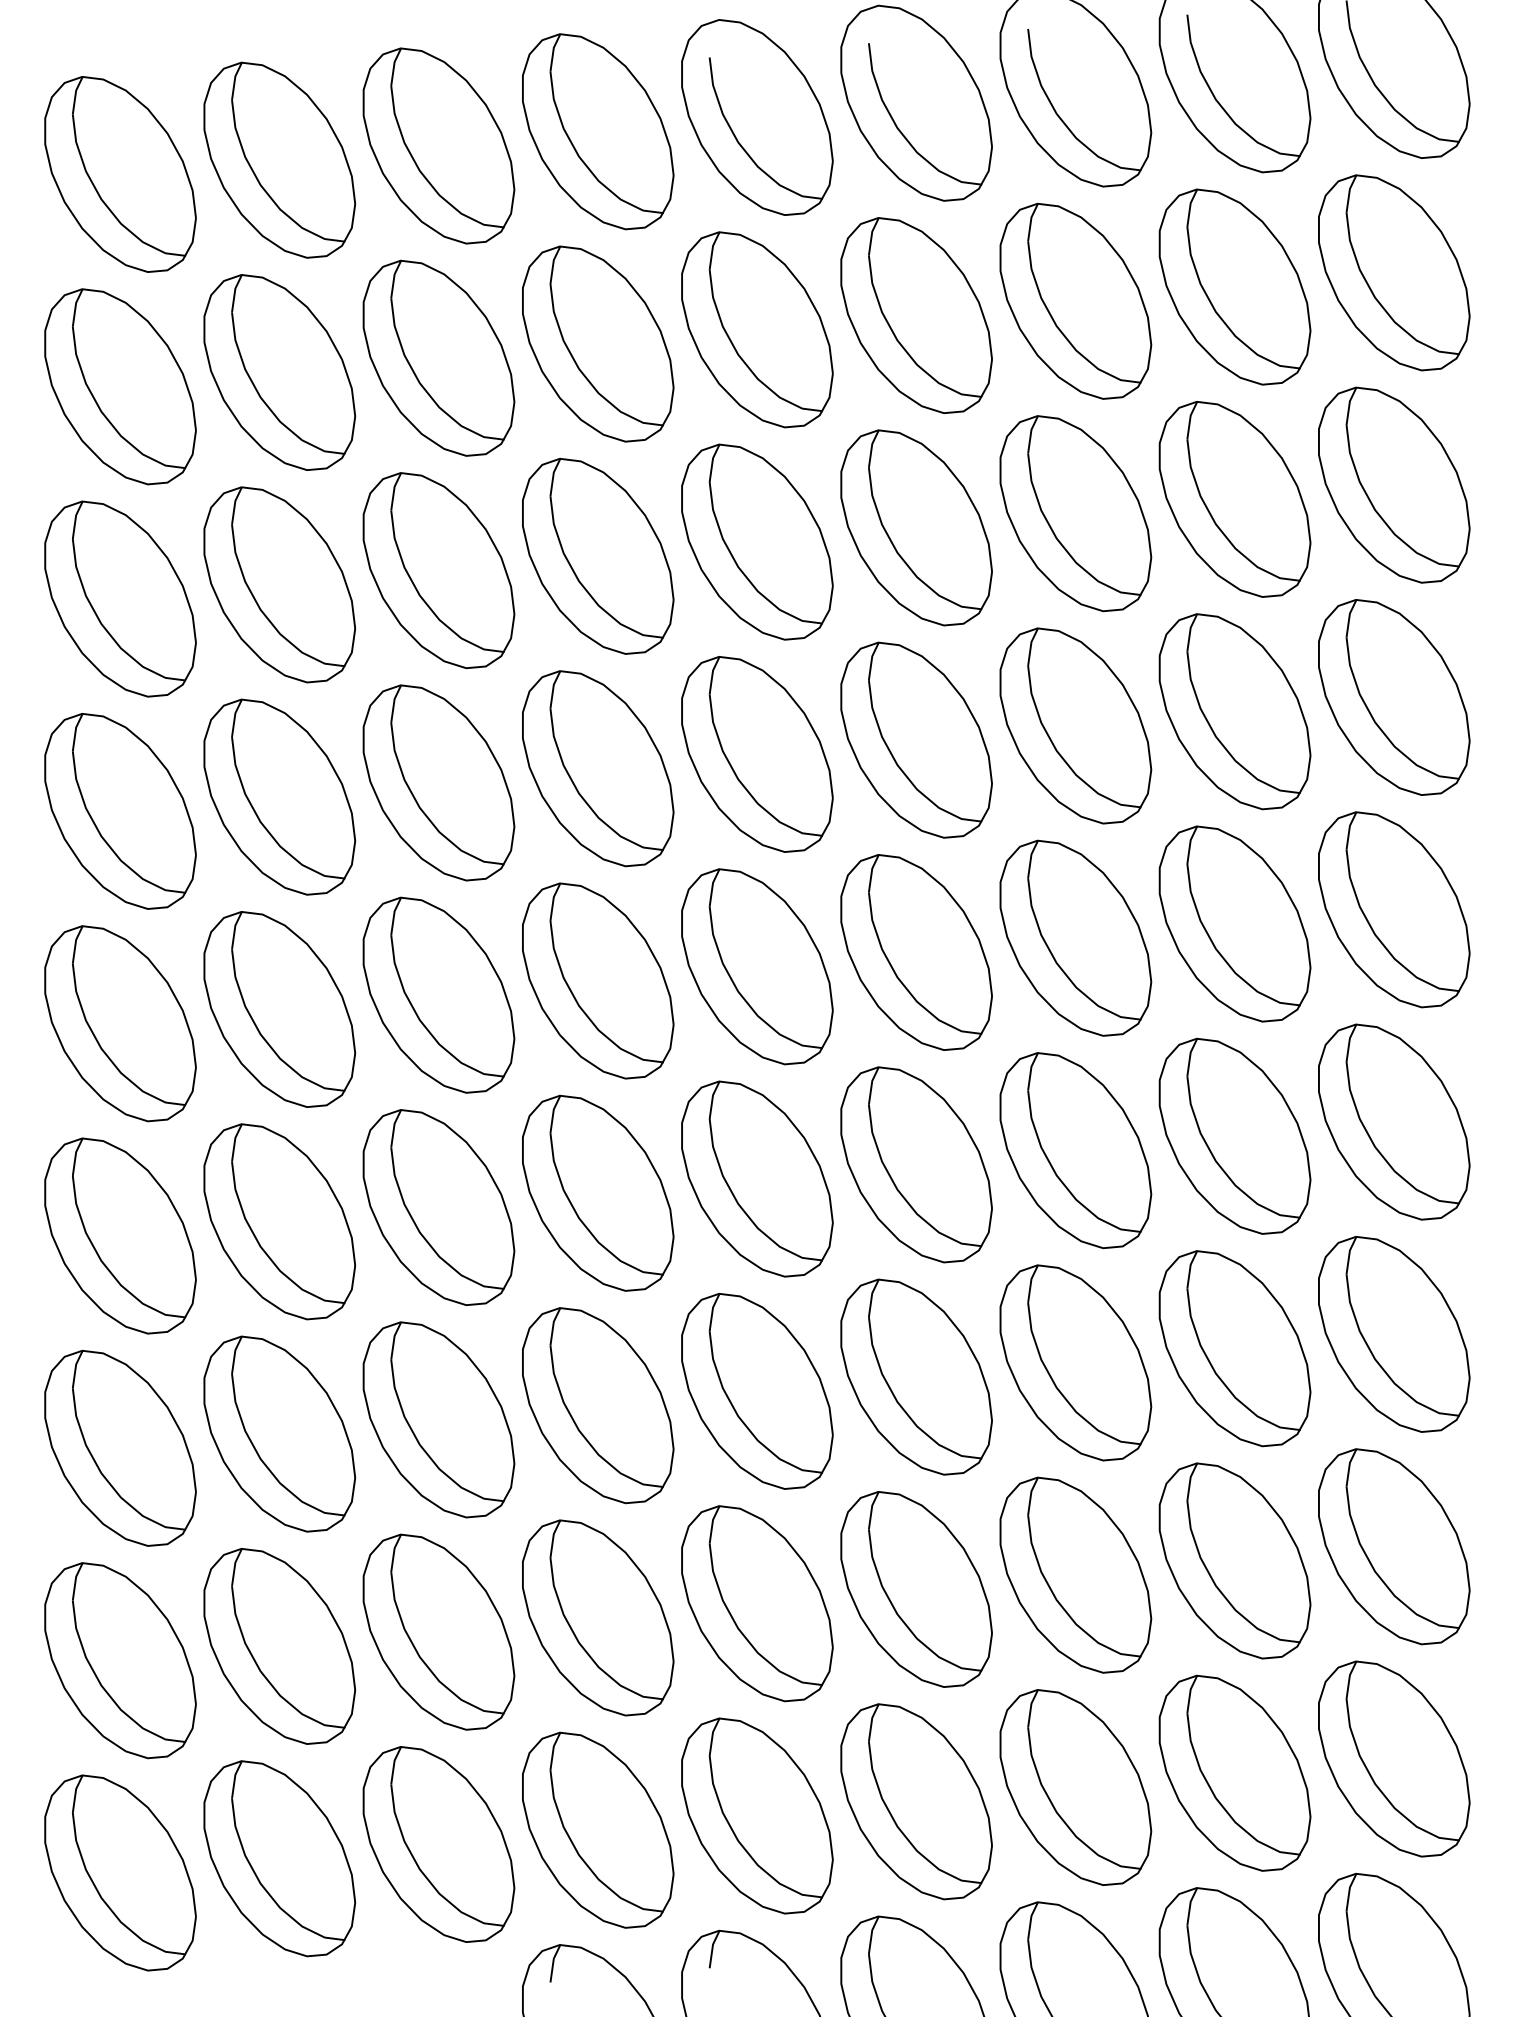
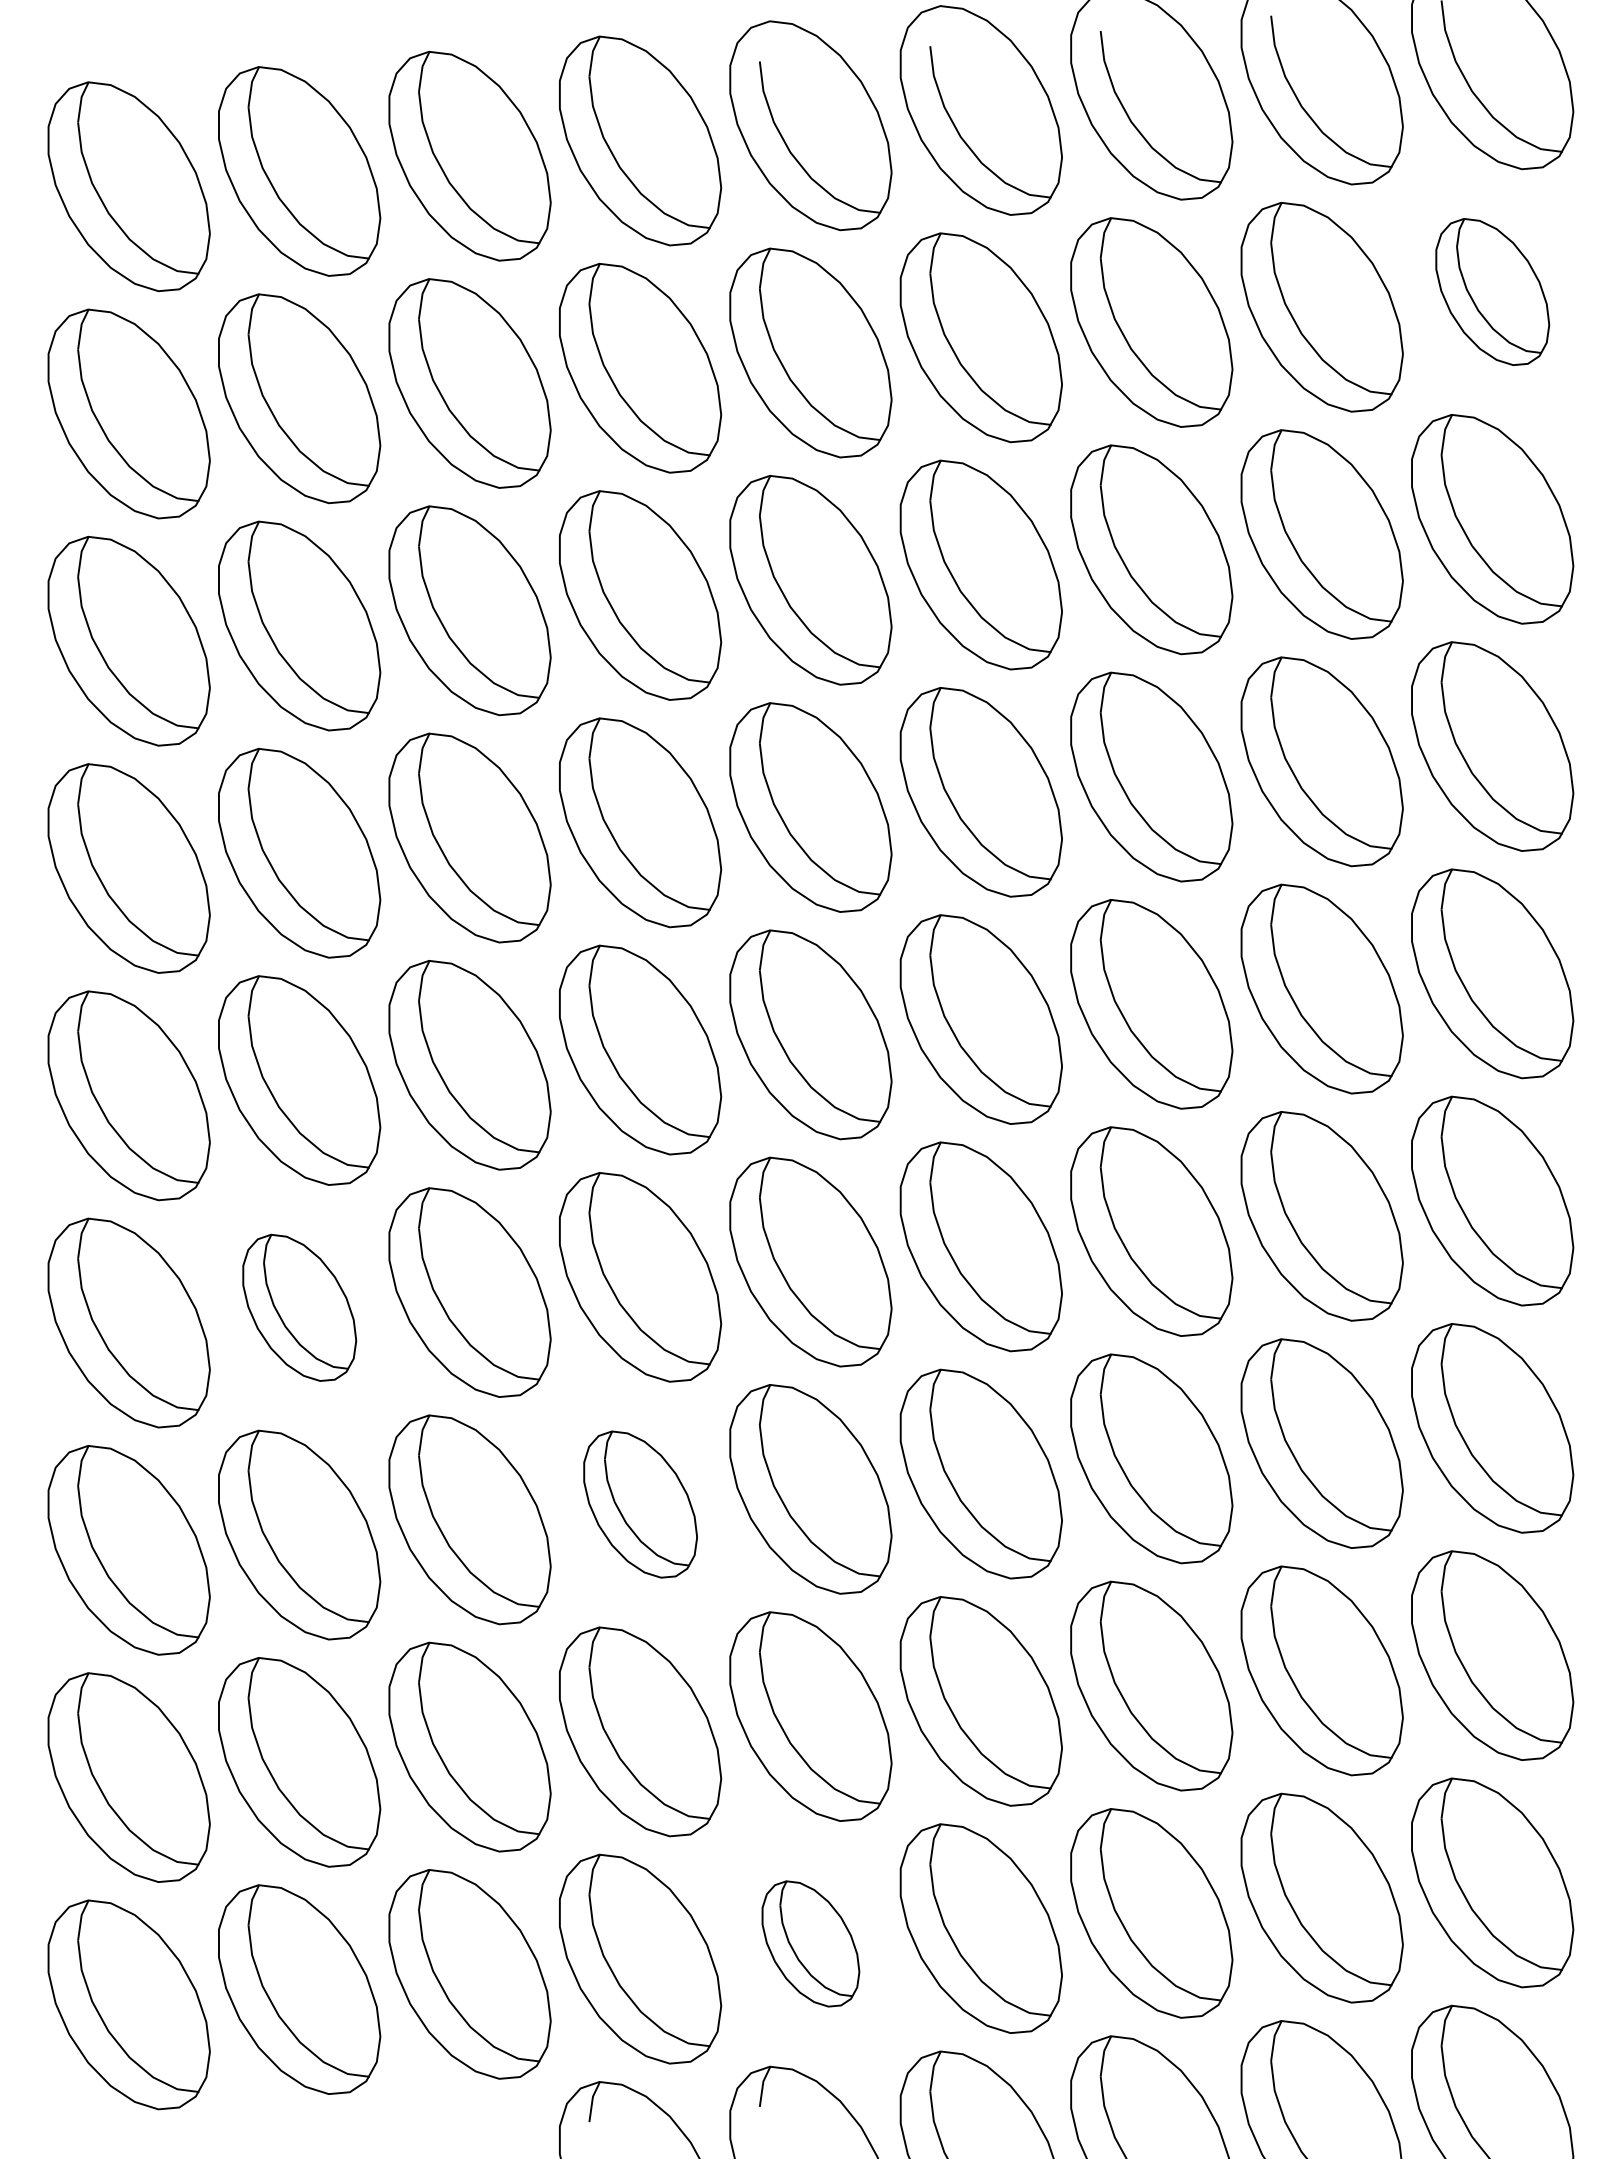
part: (1394, 272) -> (1492, 291), size x0.7
part: (279, 1221) -> (299, 1307), size x0.7
part: (598, 1405) -> (640, 1504), size x0.7
part: (757, 1815) -> (810, 1943), size x0.6

